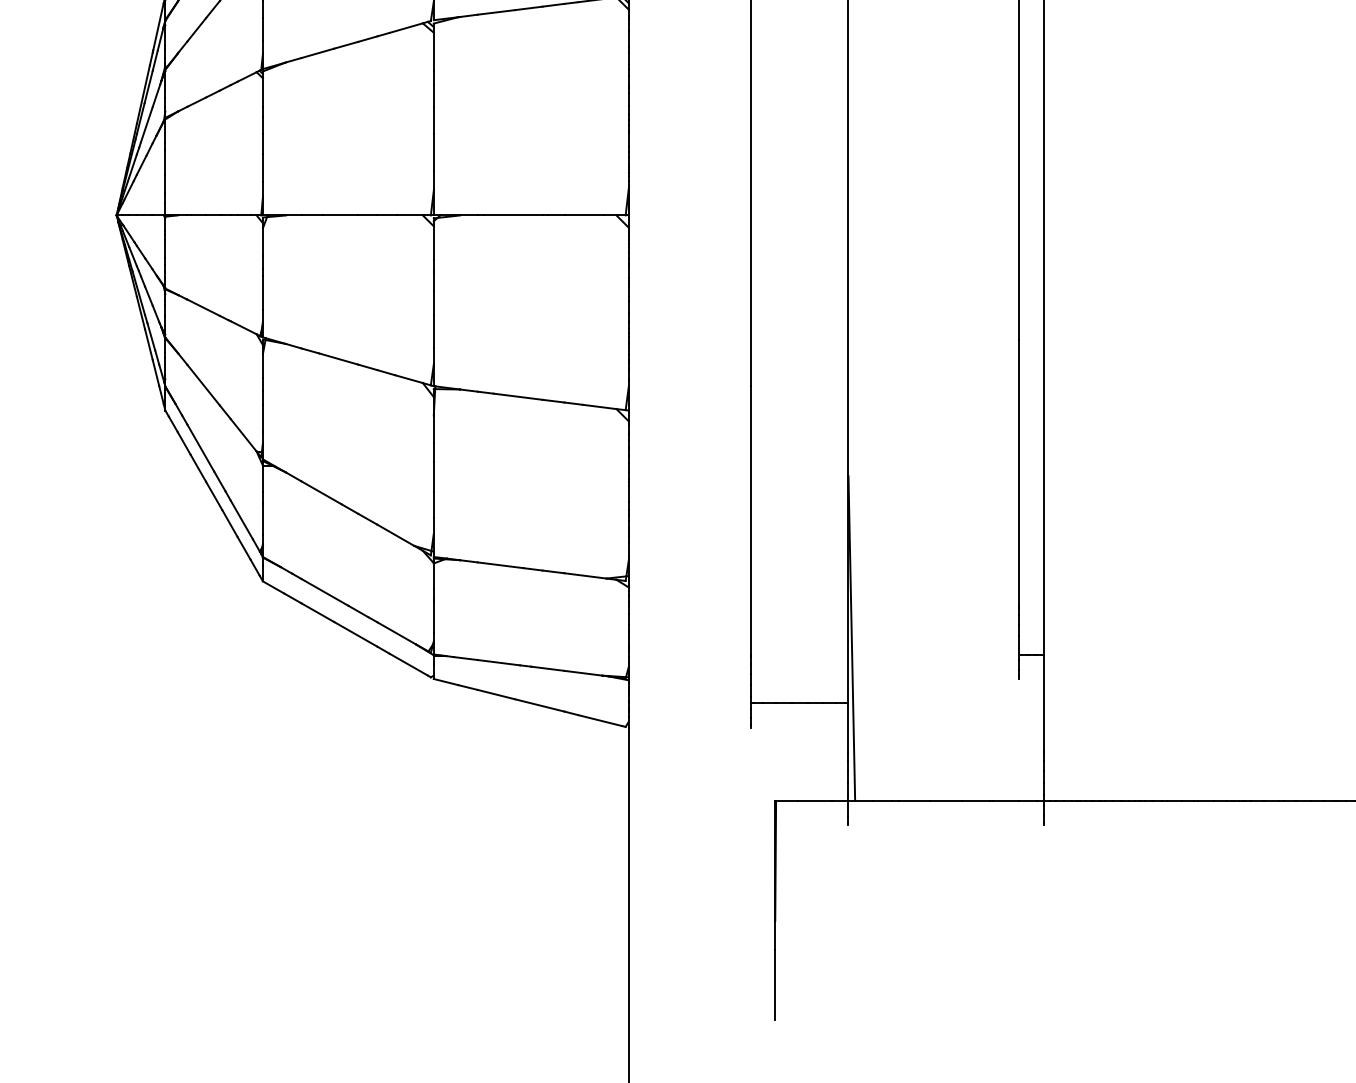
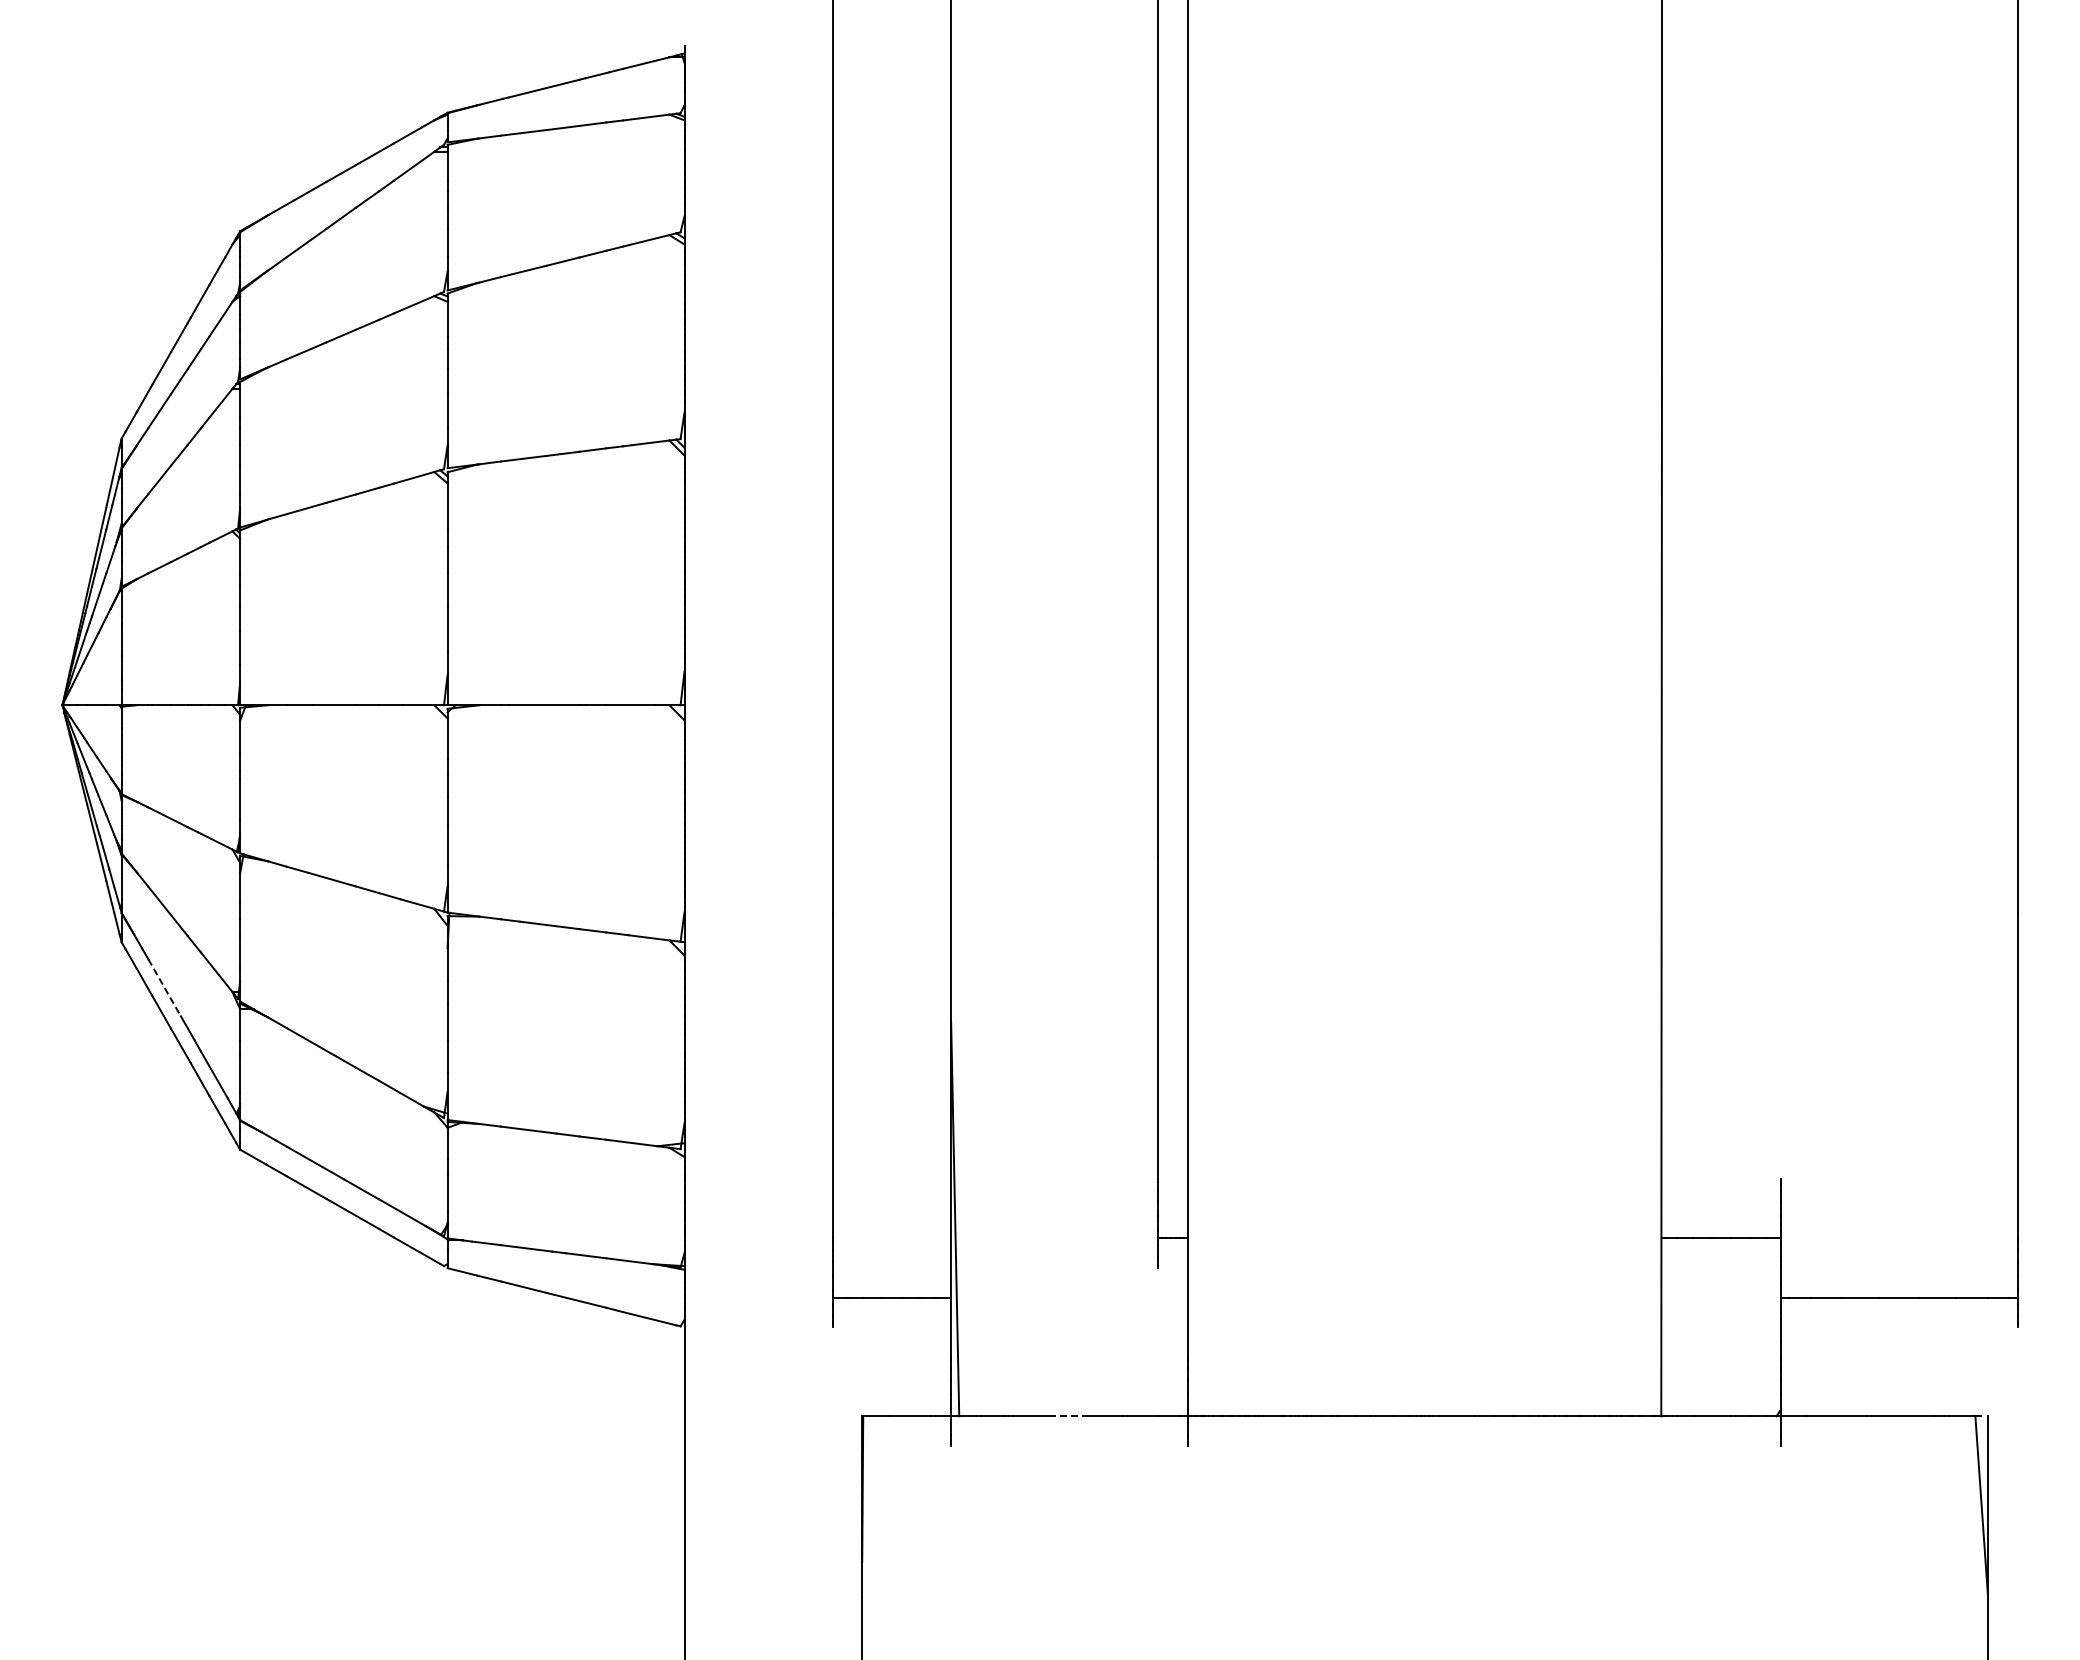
line: (200, 447) -> (164, 987), solid -> dashed
line: (945, 801) -> (1069, 1416), solid -> dashed

